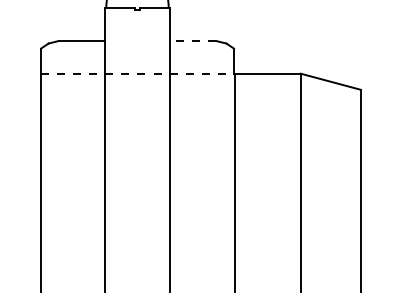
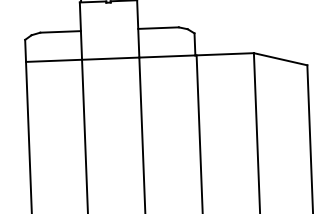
line: (192, 41) -> (157, 28), dashed -> solid
line: (138, 73) -> (111, 58), dashed -> solid

